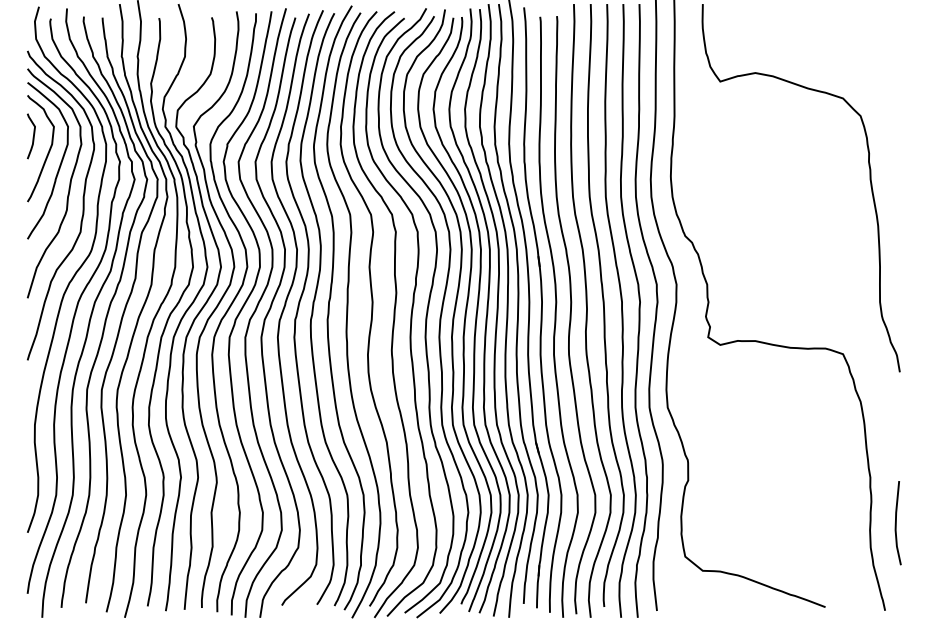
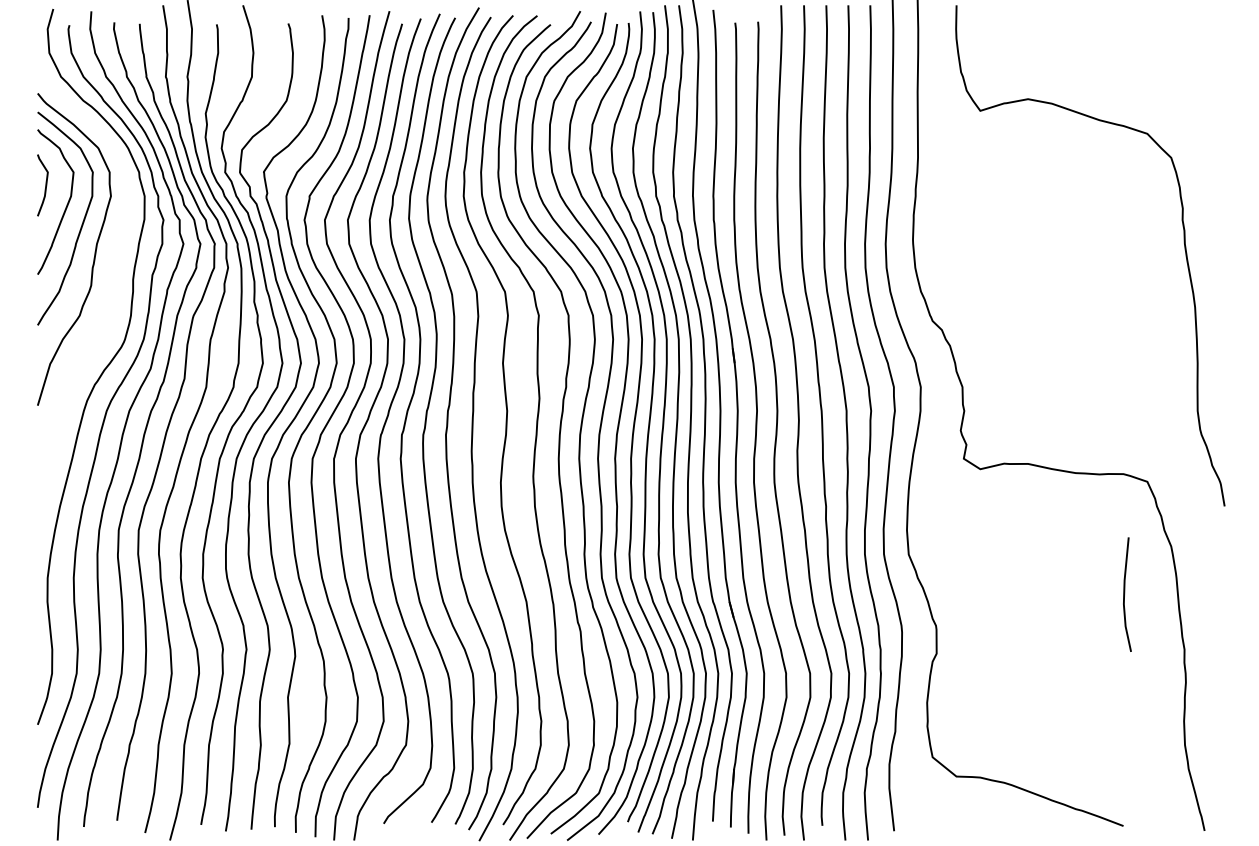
curve: (83, 205) -> (113, 279), removed
line: (896, 523) -> (1125, 594), moved

